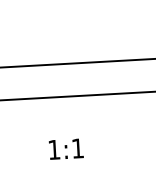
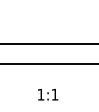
text: (66, 148) -> (48, 94), moved

